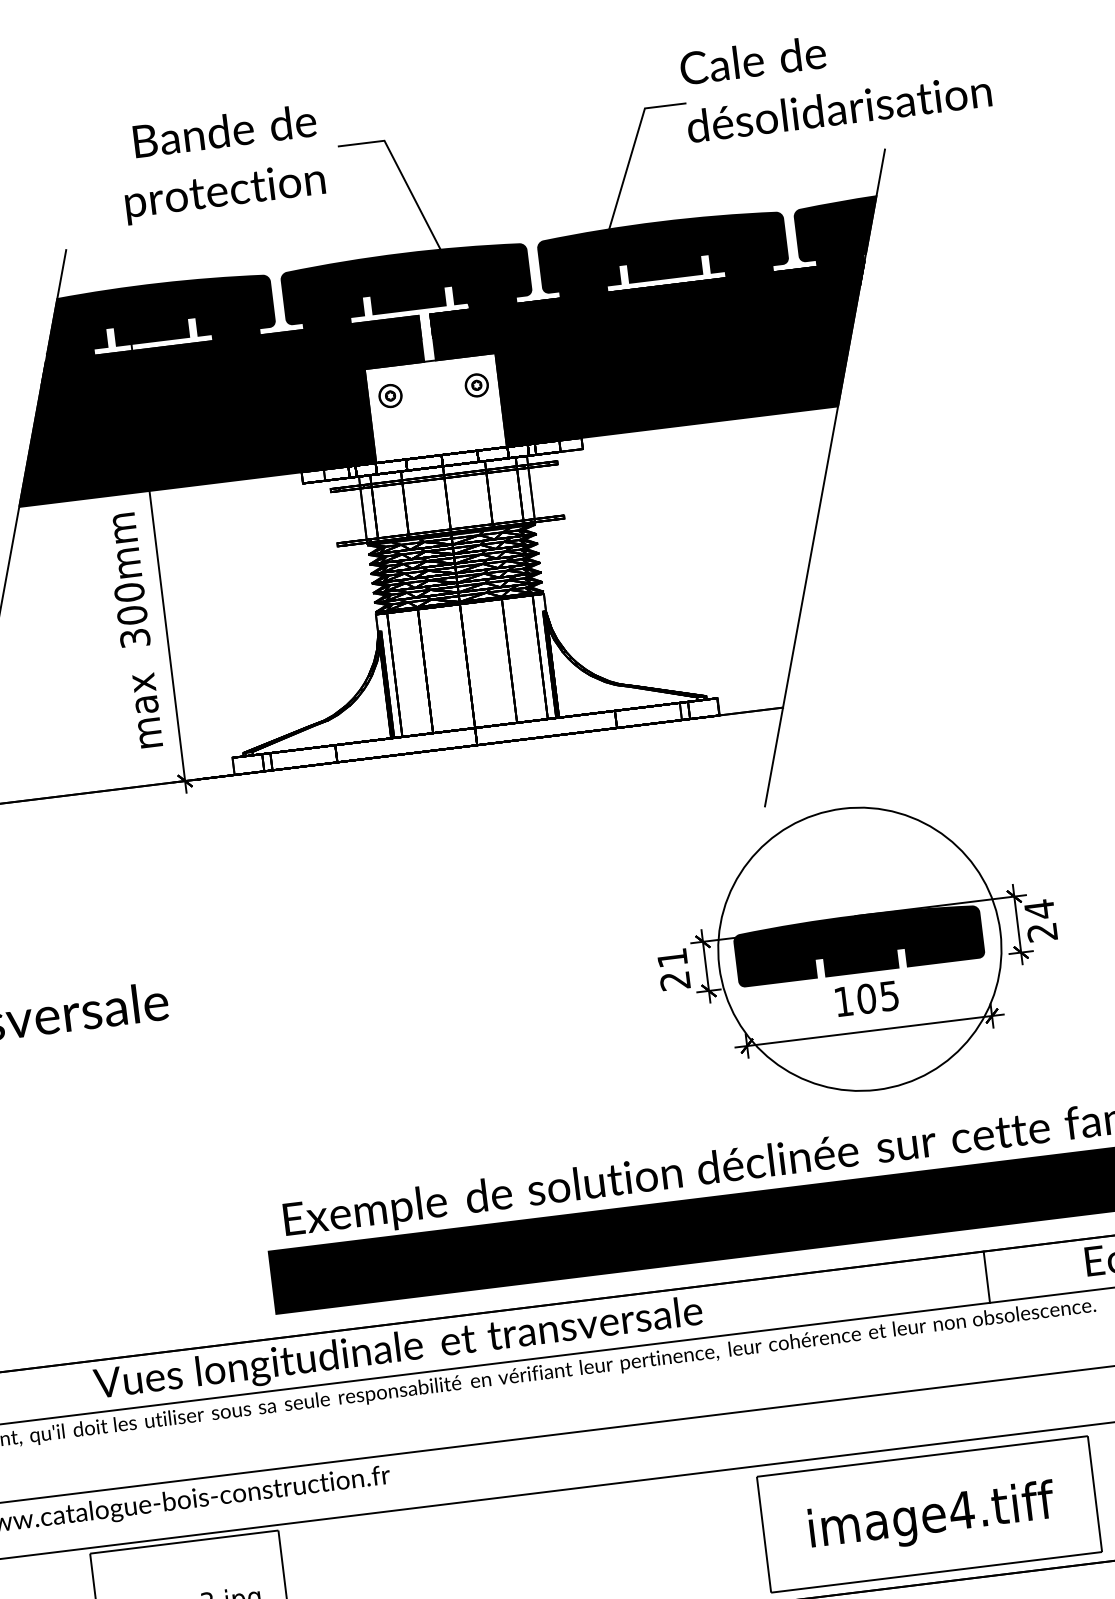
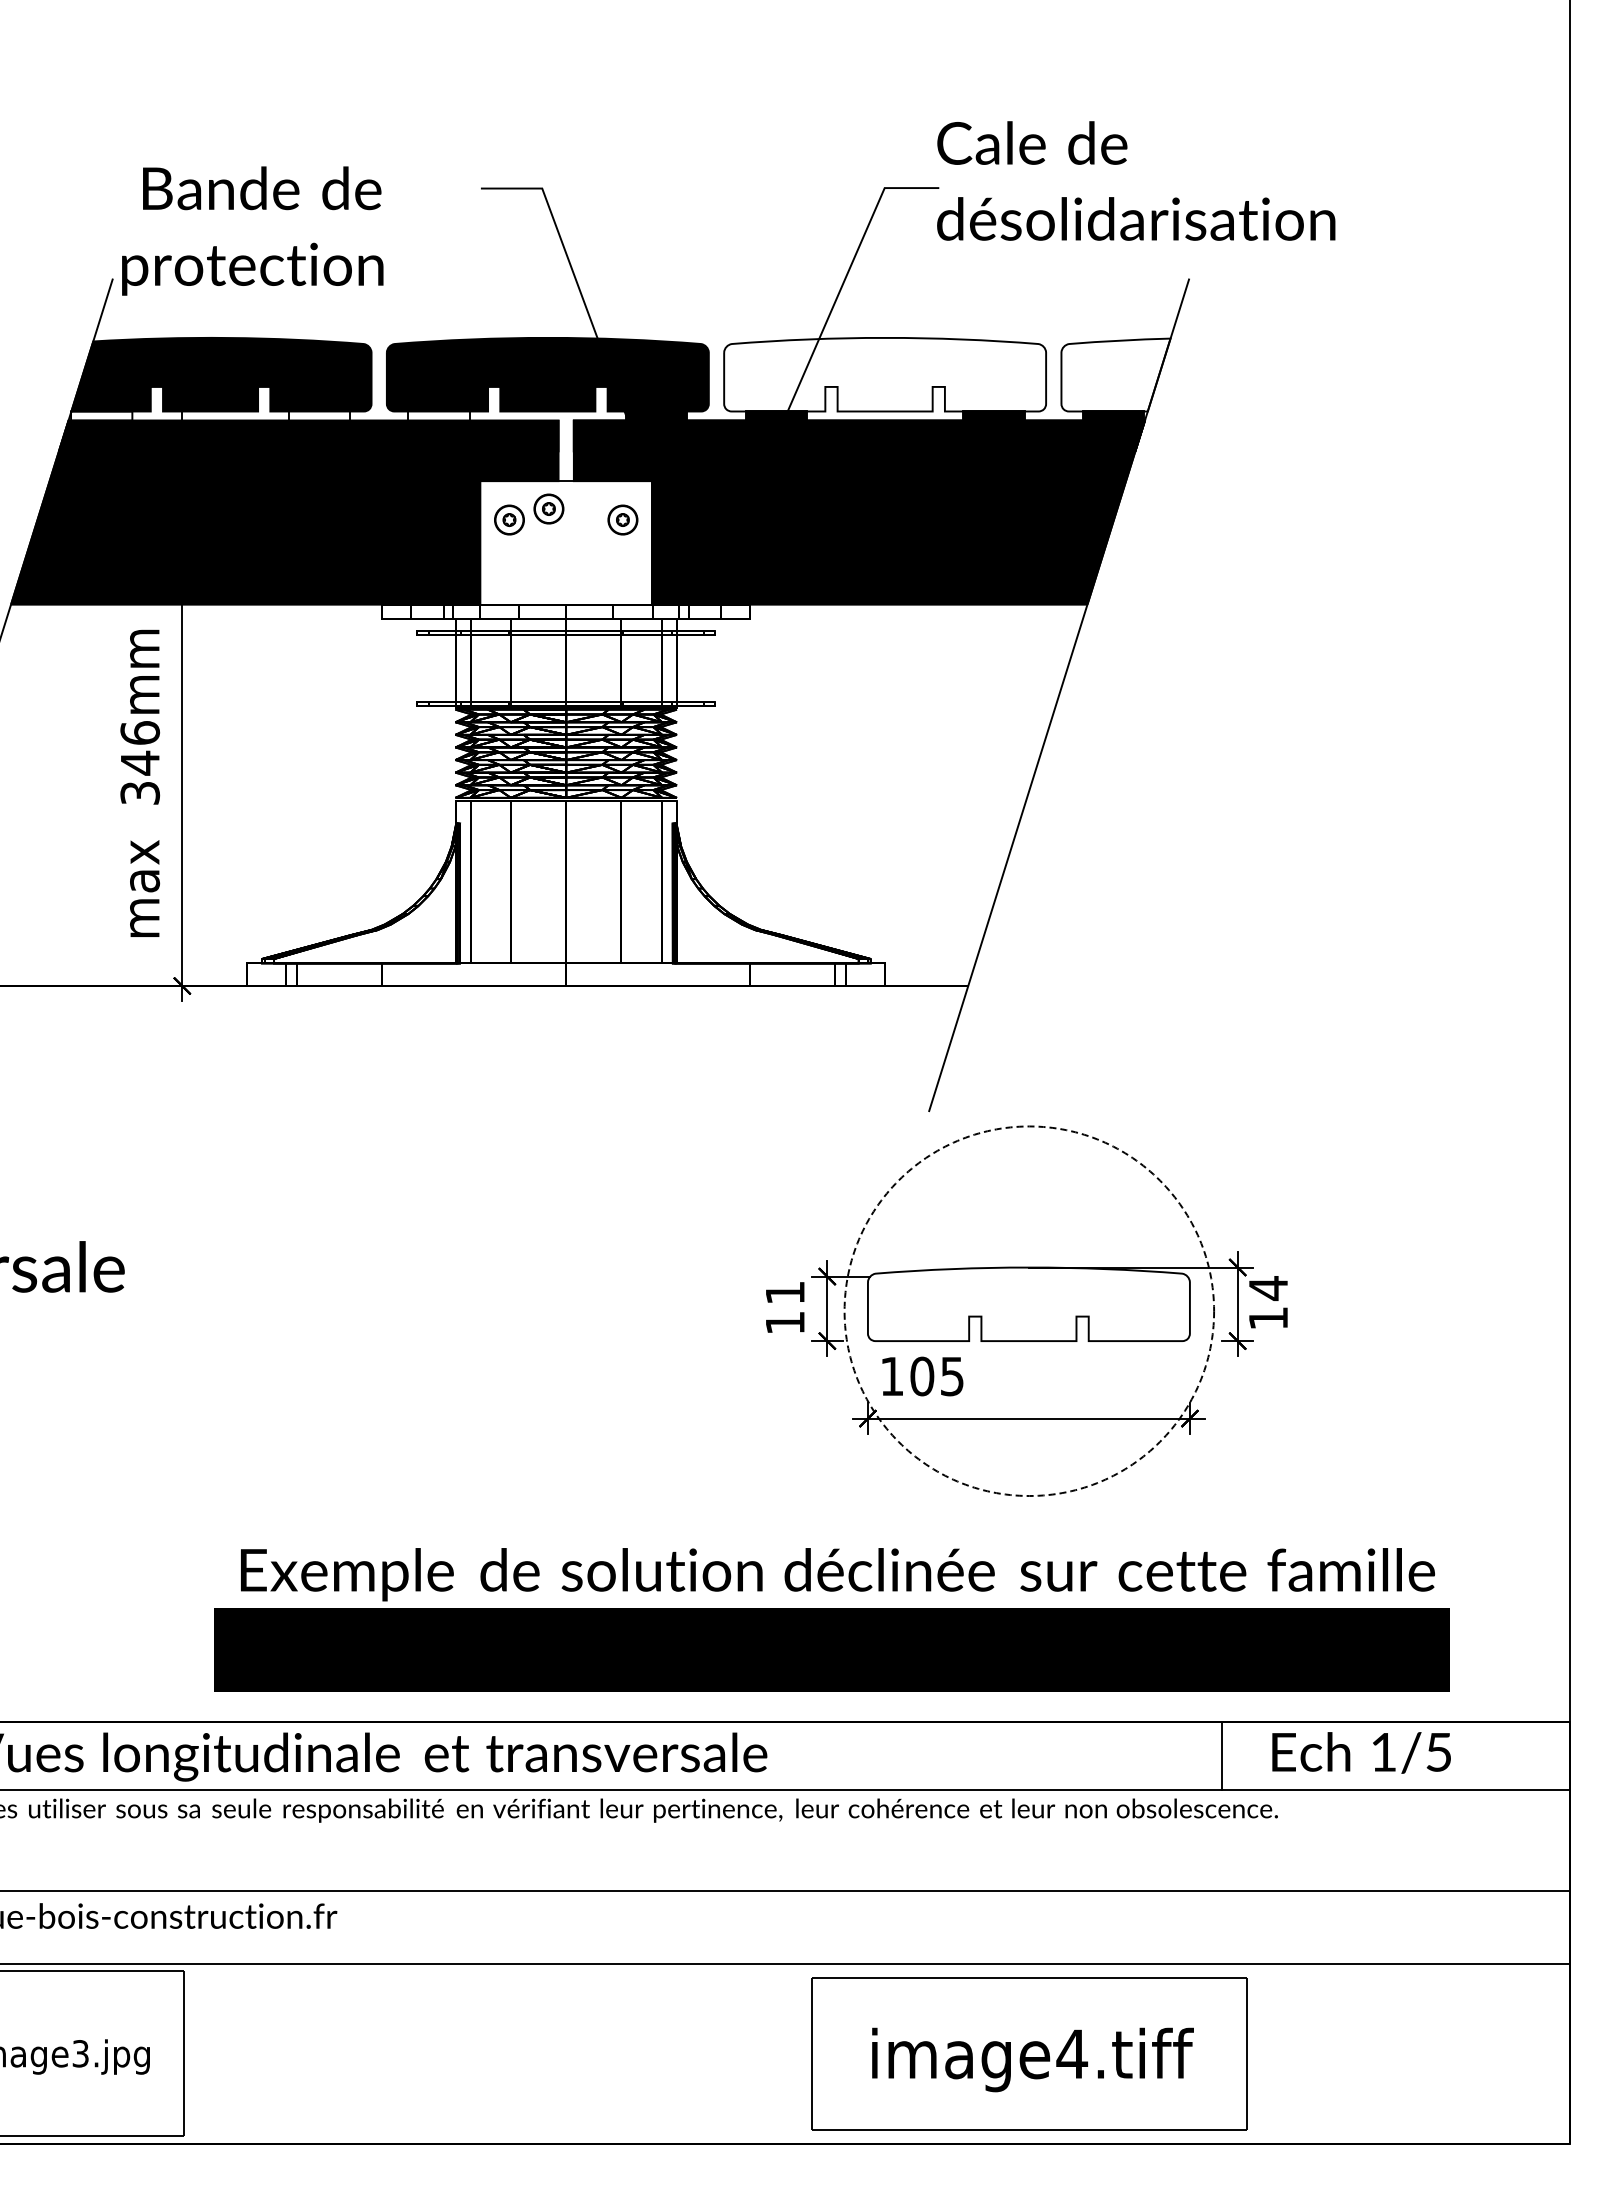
text: (221, 163) -> (252, 230), moved
fill: (837, 228) -> (1115, 374), removed
fill: (662, 250) -> (885, 374), removed
fill: (326, 323) -> (438, 415), removed
fill: (236, 334) -> (319, 415), removed
fill: (70, 354) -> (101, 415), removed
part: (419, 383) -> (548, 508), added
text: (131, 604) -> (140, 748), 300mm -> 346mm
text: (1041, 932) -> (1267, 1318), 24 -> 14
fill: (858, 944) -> (1028, 1304), removed
circle: (860, 949) -> (1029, 1311), solid -> dashed
text: (674, 981) -> (784, 1323), 21 -> 11
text: (866, 998) -> (922, 1376), moved
line: (986, 1276) -> (1221, 1755), moved

